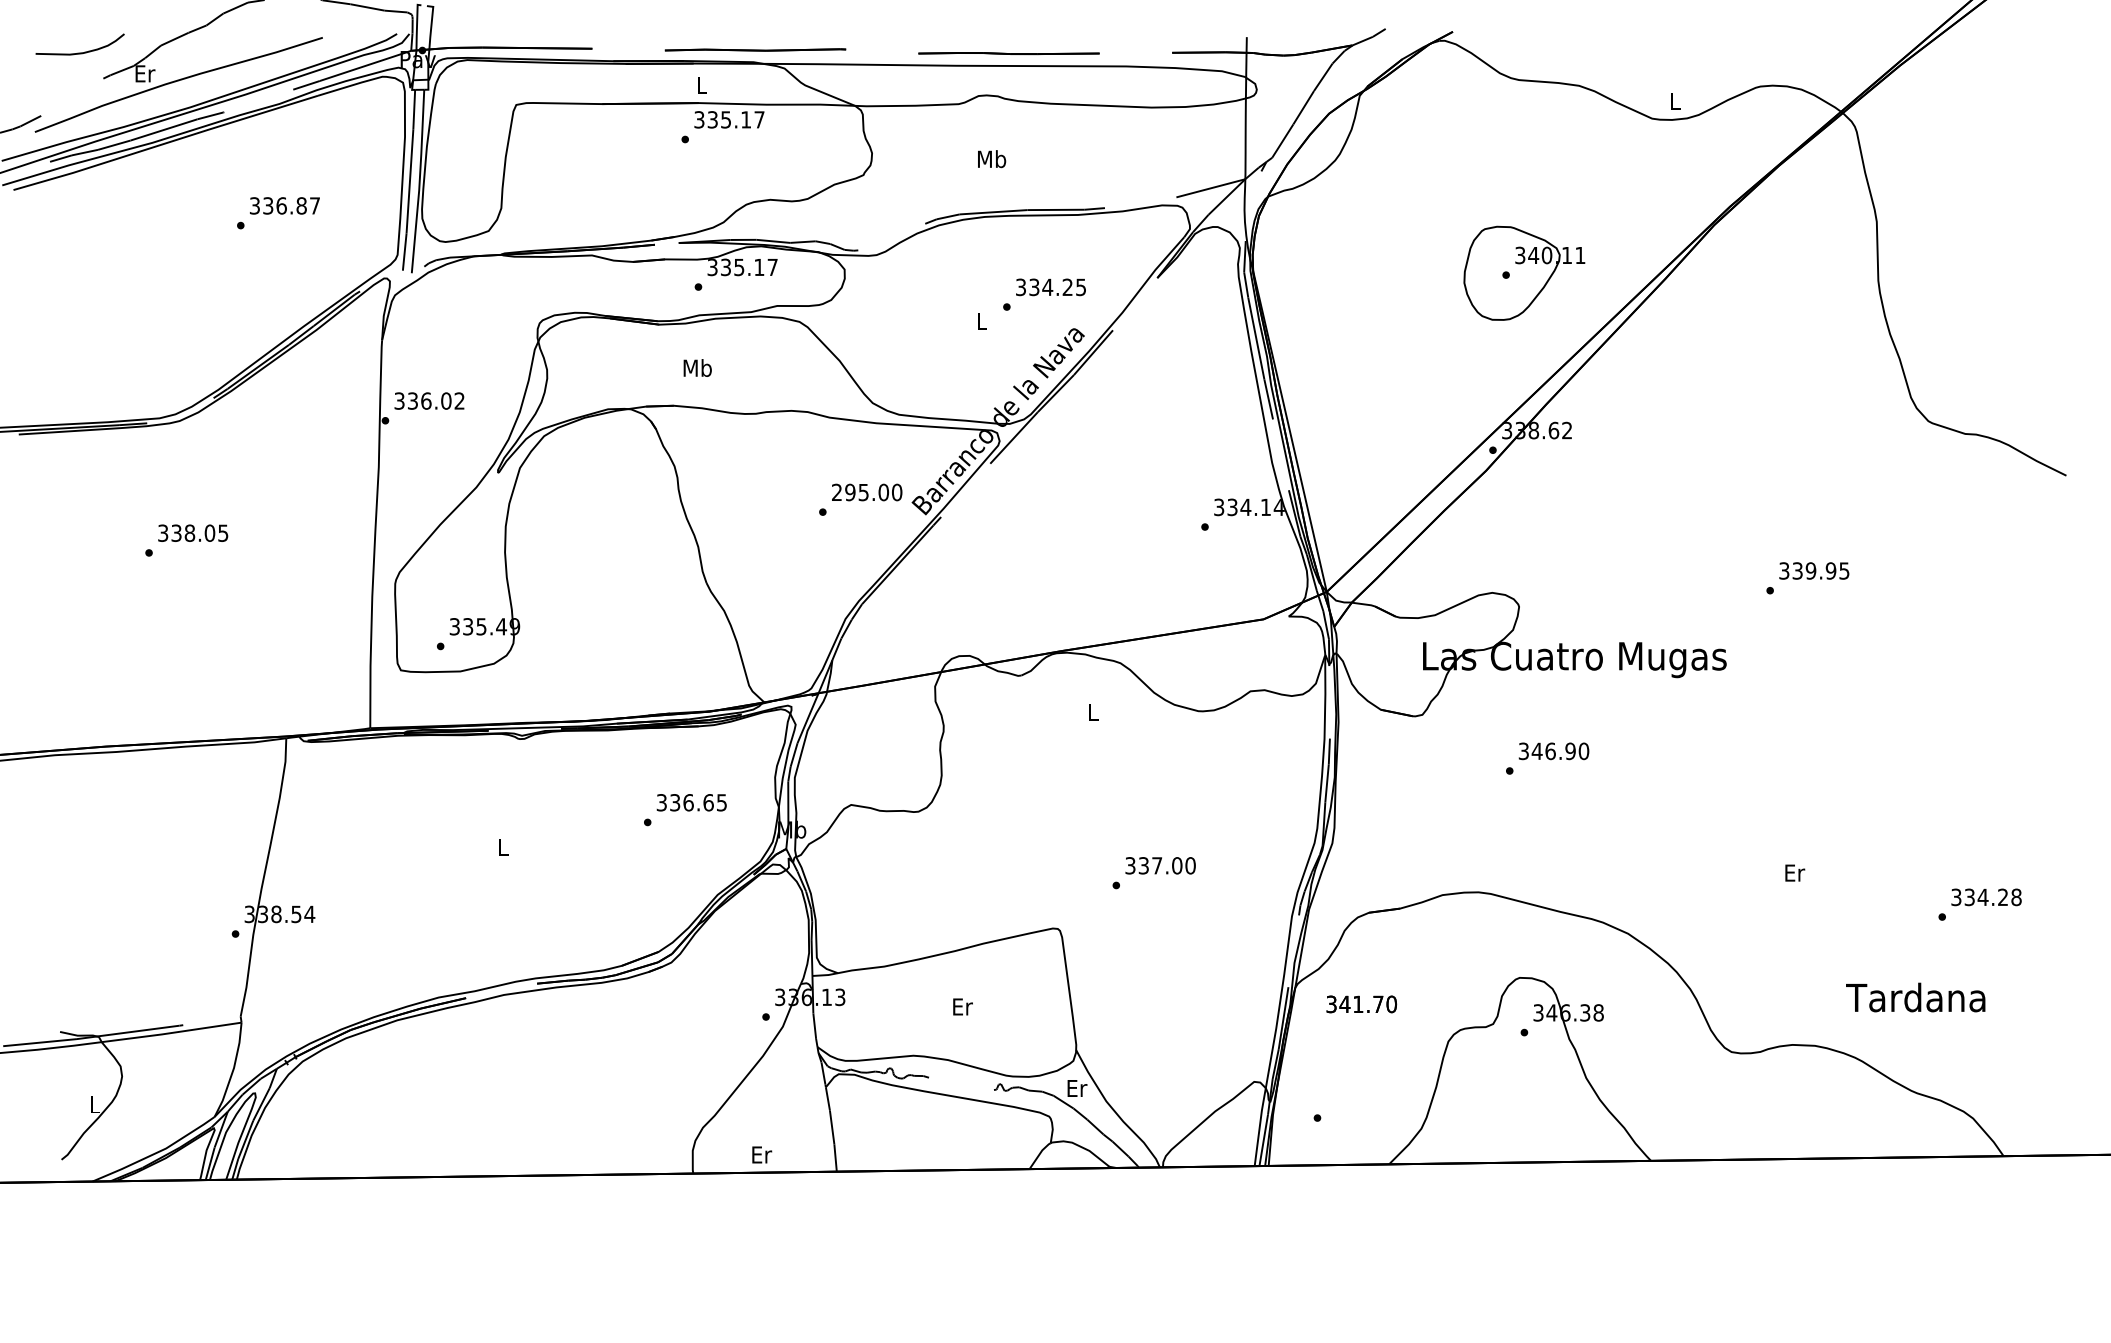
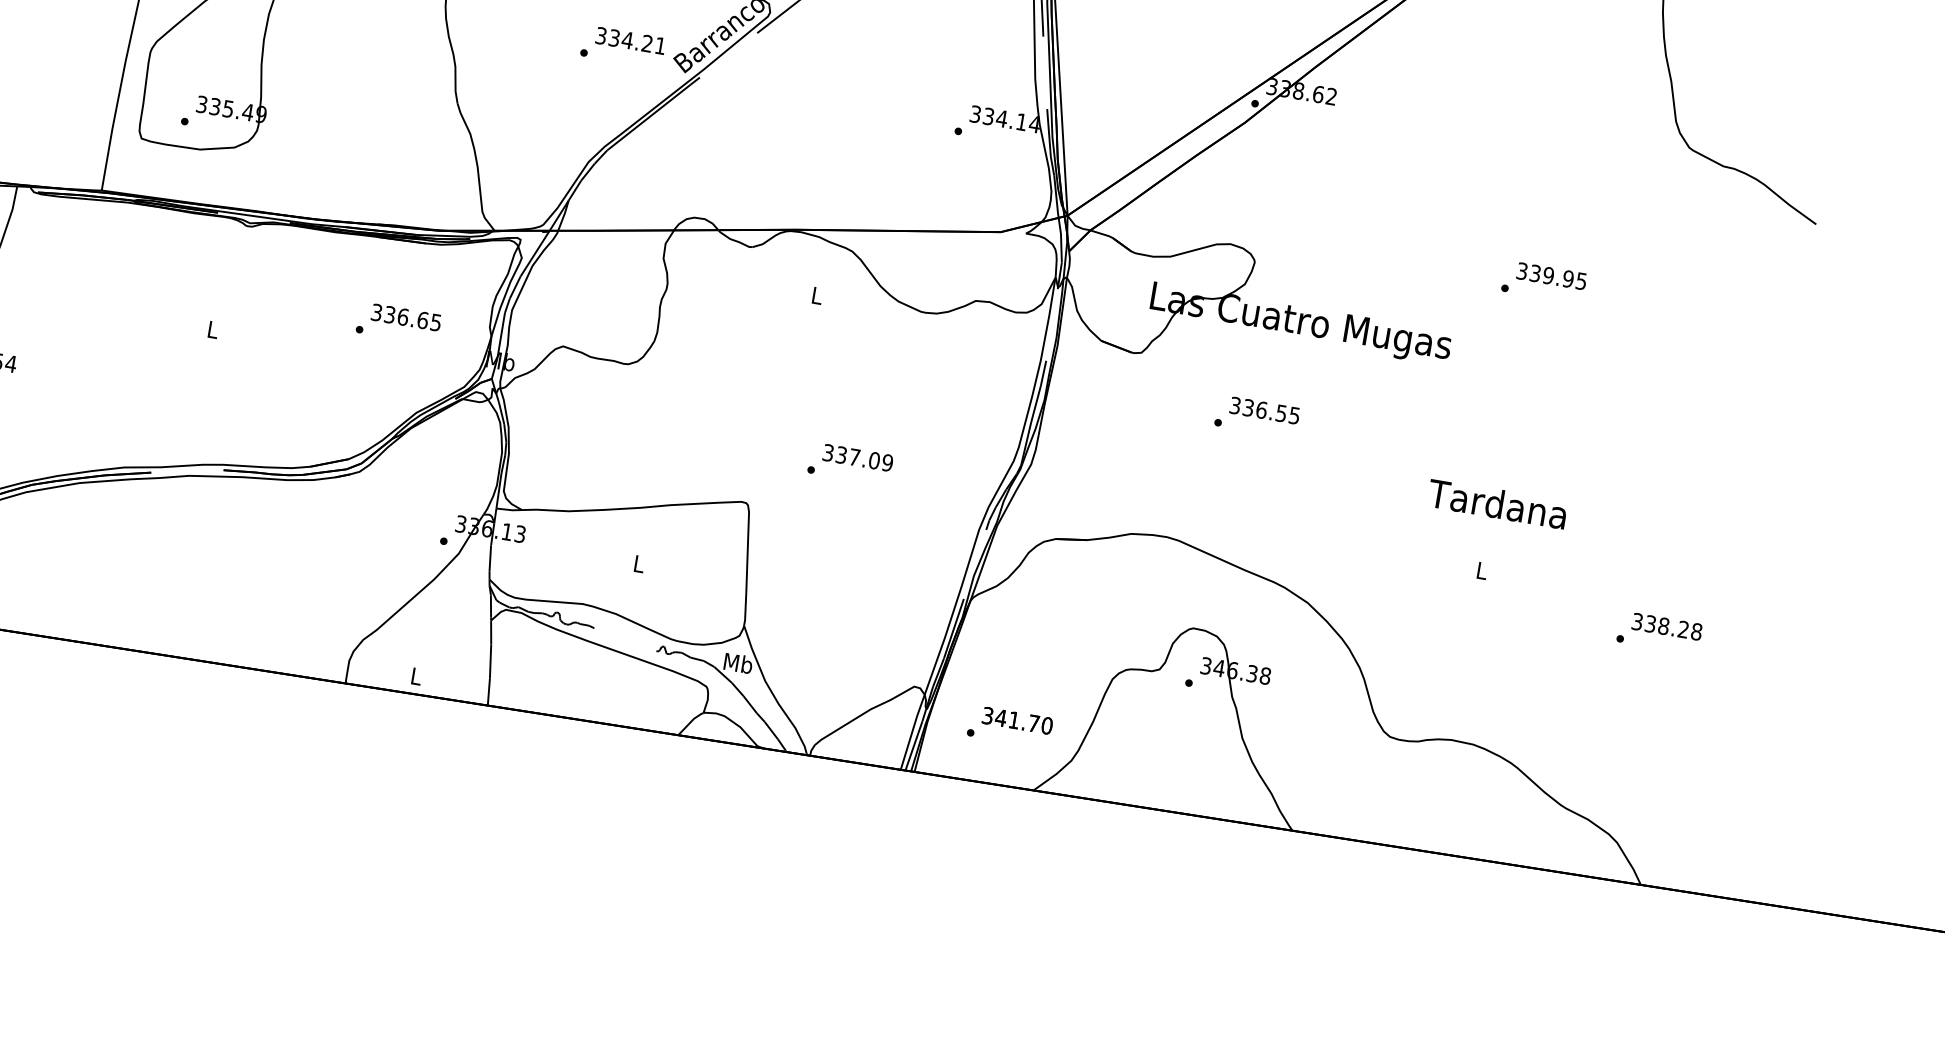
text: (867, 492) -> (631, 41), 295.00 -> 334.21
text: (1560, 751) -> (1271, 411), 346.90 -> 336.55
text: (1190, 865) -> (887, 462), 337.00 -> 337.09
text: (1795, 872) -> (1482, 570), Er -> L
text: (1982, 897) -> (1663, 626), 334.28 -> 338.28
text: (1915, 997) -> (1497, 503), moved
text: (1361, 1004) -> (1017, 720), moved
text: (962, 1006) -> (639, 563), Er -> L
text: (1076, 1088) -> (738, 663), Er -> Mb
text: (762, 1154) -> (417, 676), Er -> L

